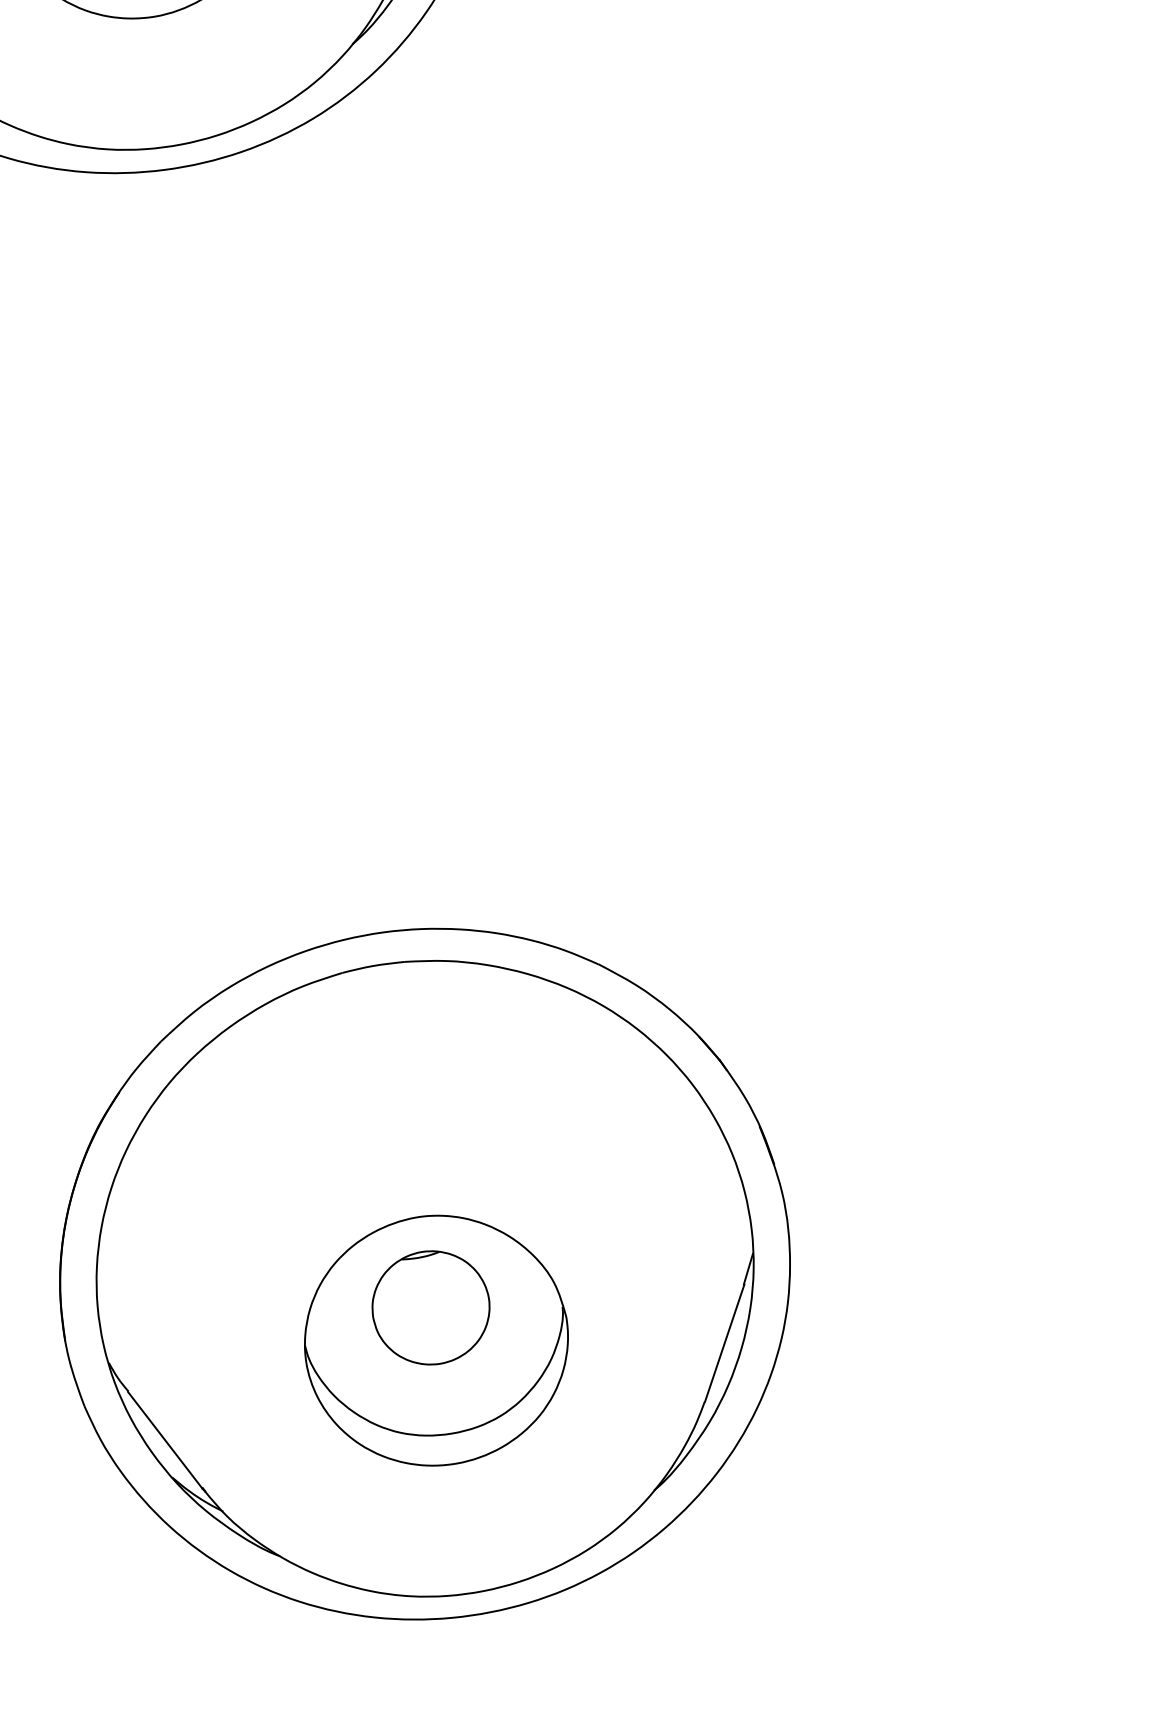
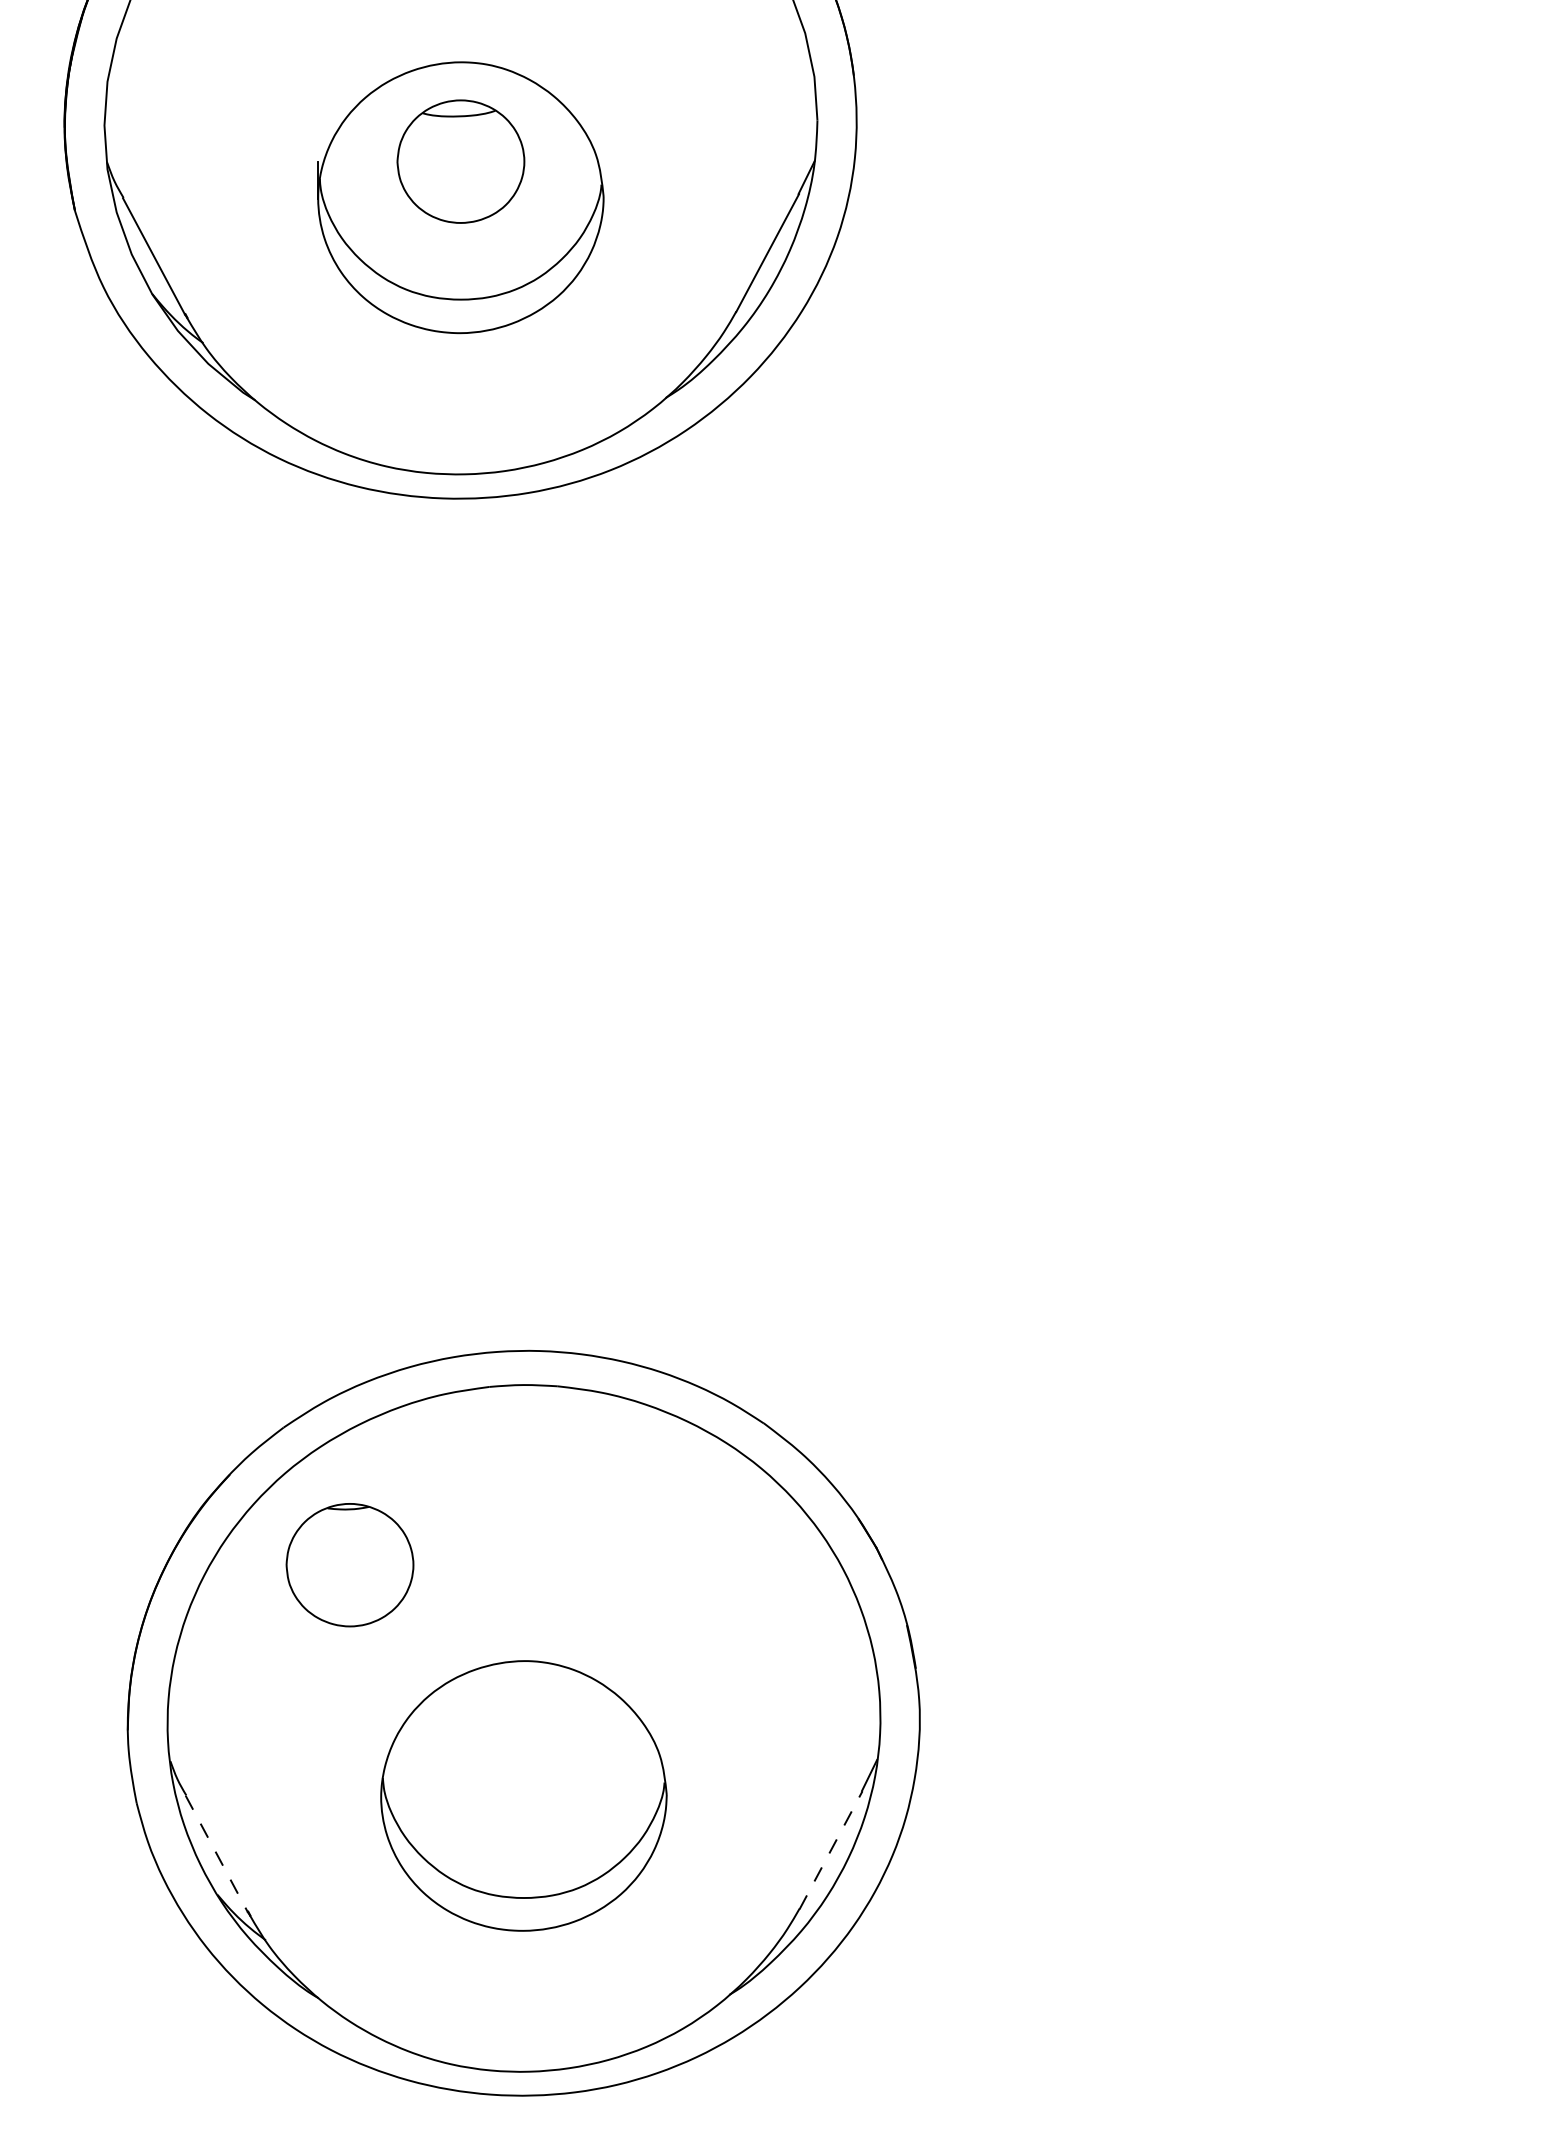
part: (430, 1308) -> (349, 1565), moved
line: (725, 1343) -> (831, 1850), solid -> dashed
line: (164, 1439) -> (216, 1853), solid -> dashed

